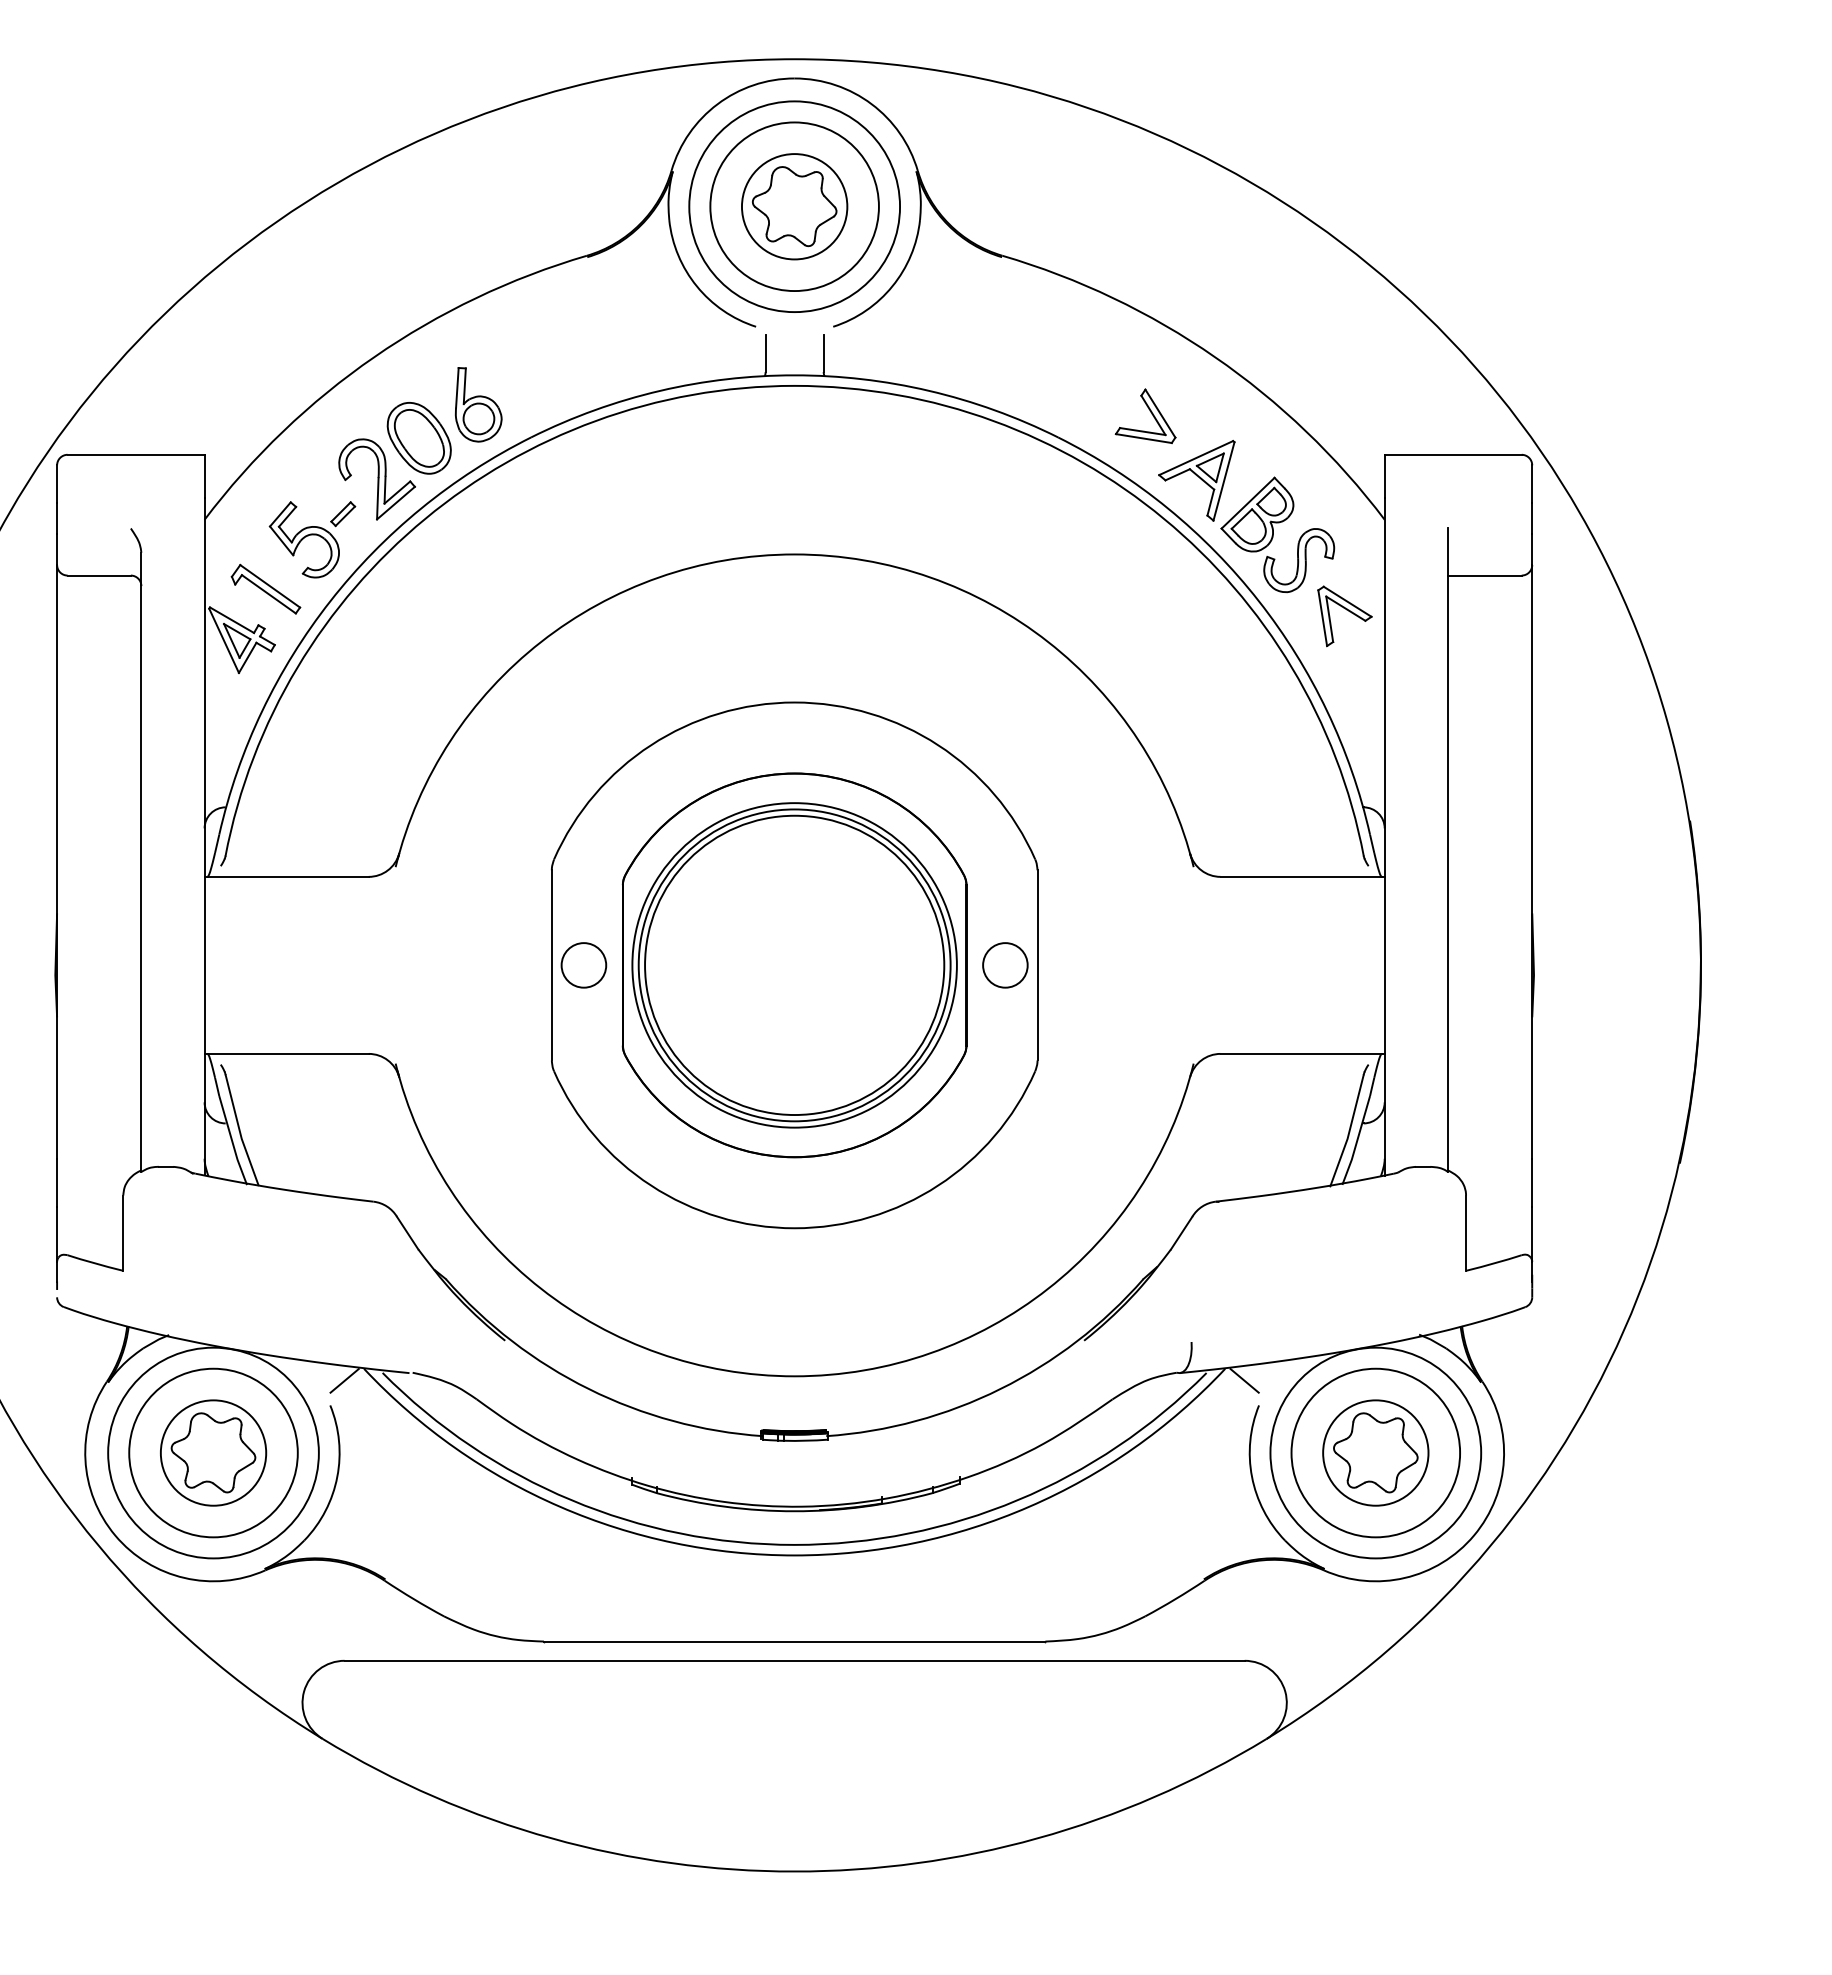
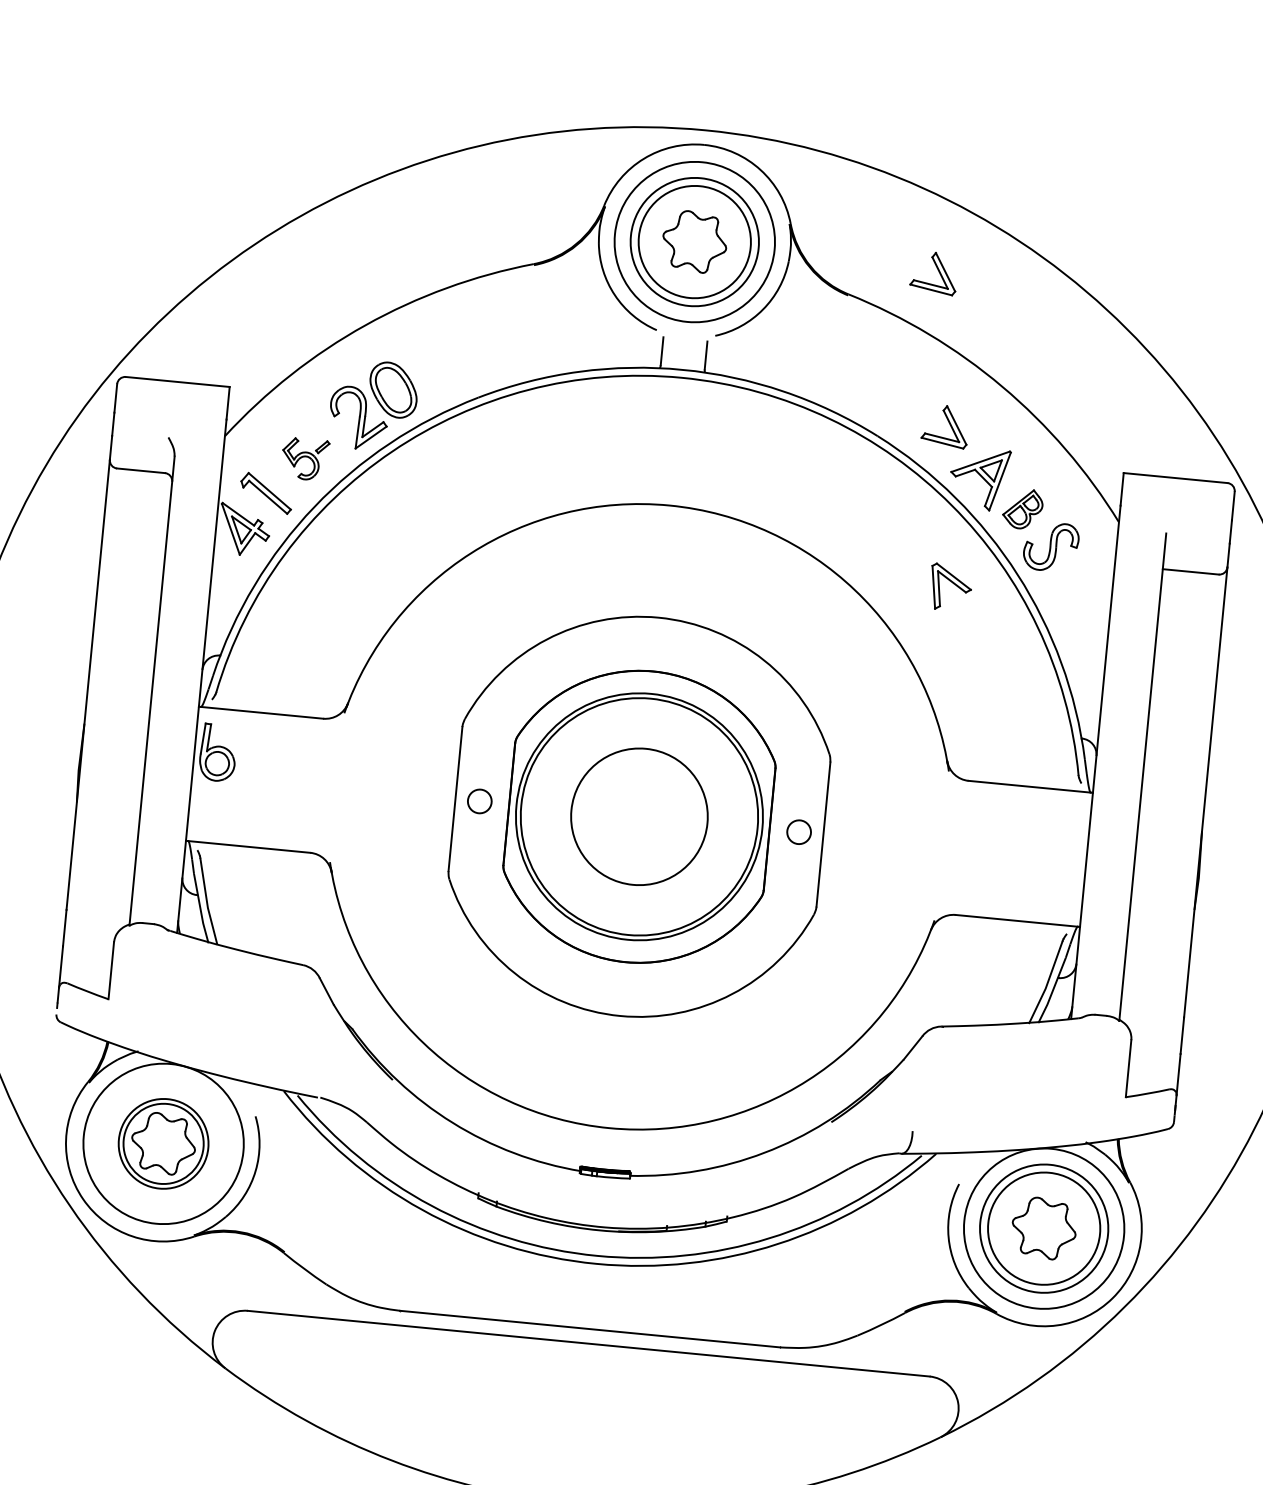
circle: (794, 206) -> (694, 241), size x1.4
part: (1117, 215) -> (938, 272), added
part: (478, 404) -> (218, 752), moved
part: (1257, 514) -> (1022, 509), size x0.7
part: (312, 539) -> (305, 459), size x0.7
part: (1346, 610) -> (952, 583), moved
circle: (583, 965) -> (479, 801), size x0.7
circle: (794, 965) -> (639, 816), size x0.6
circle: (1005, 965) -> (799, 832), size x0.7
line: (344, 1380) -> (268, 1098), removed
line: (1244, 1380) -> (949, 1164), removed
circle: (213, 1452) -> (163, 1143), size x0.7
circle: (1375, 1452) -> (1043, 1228), size x1.4

